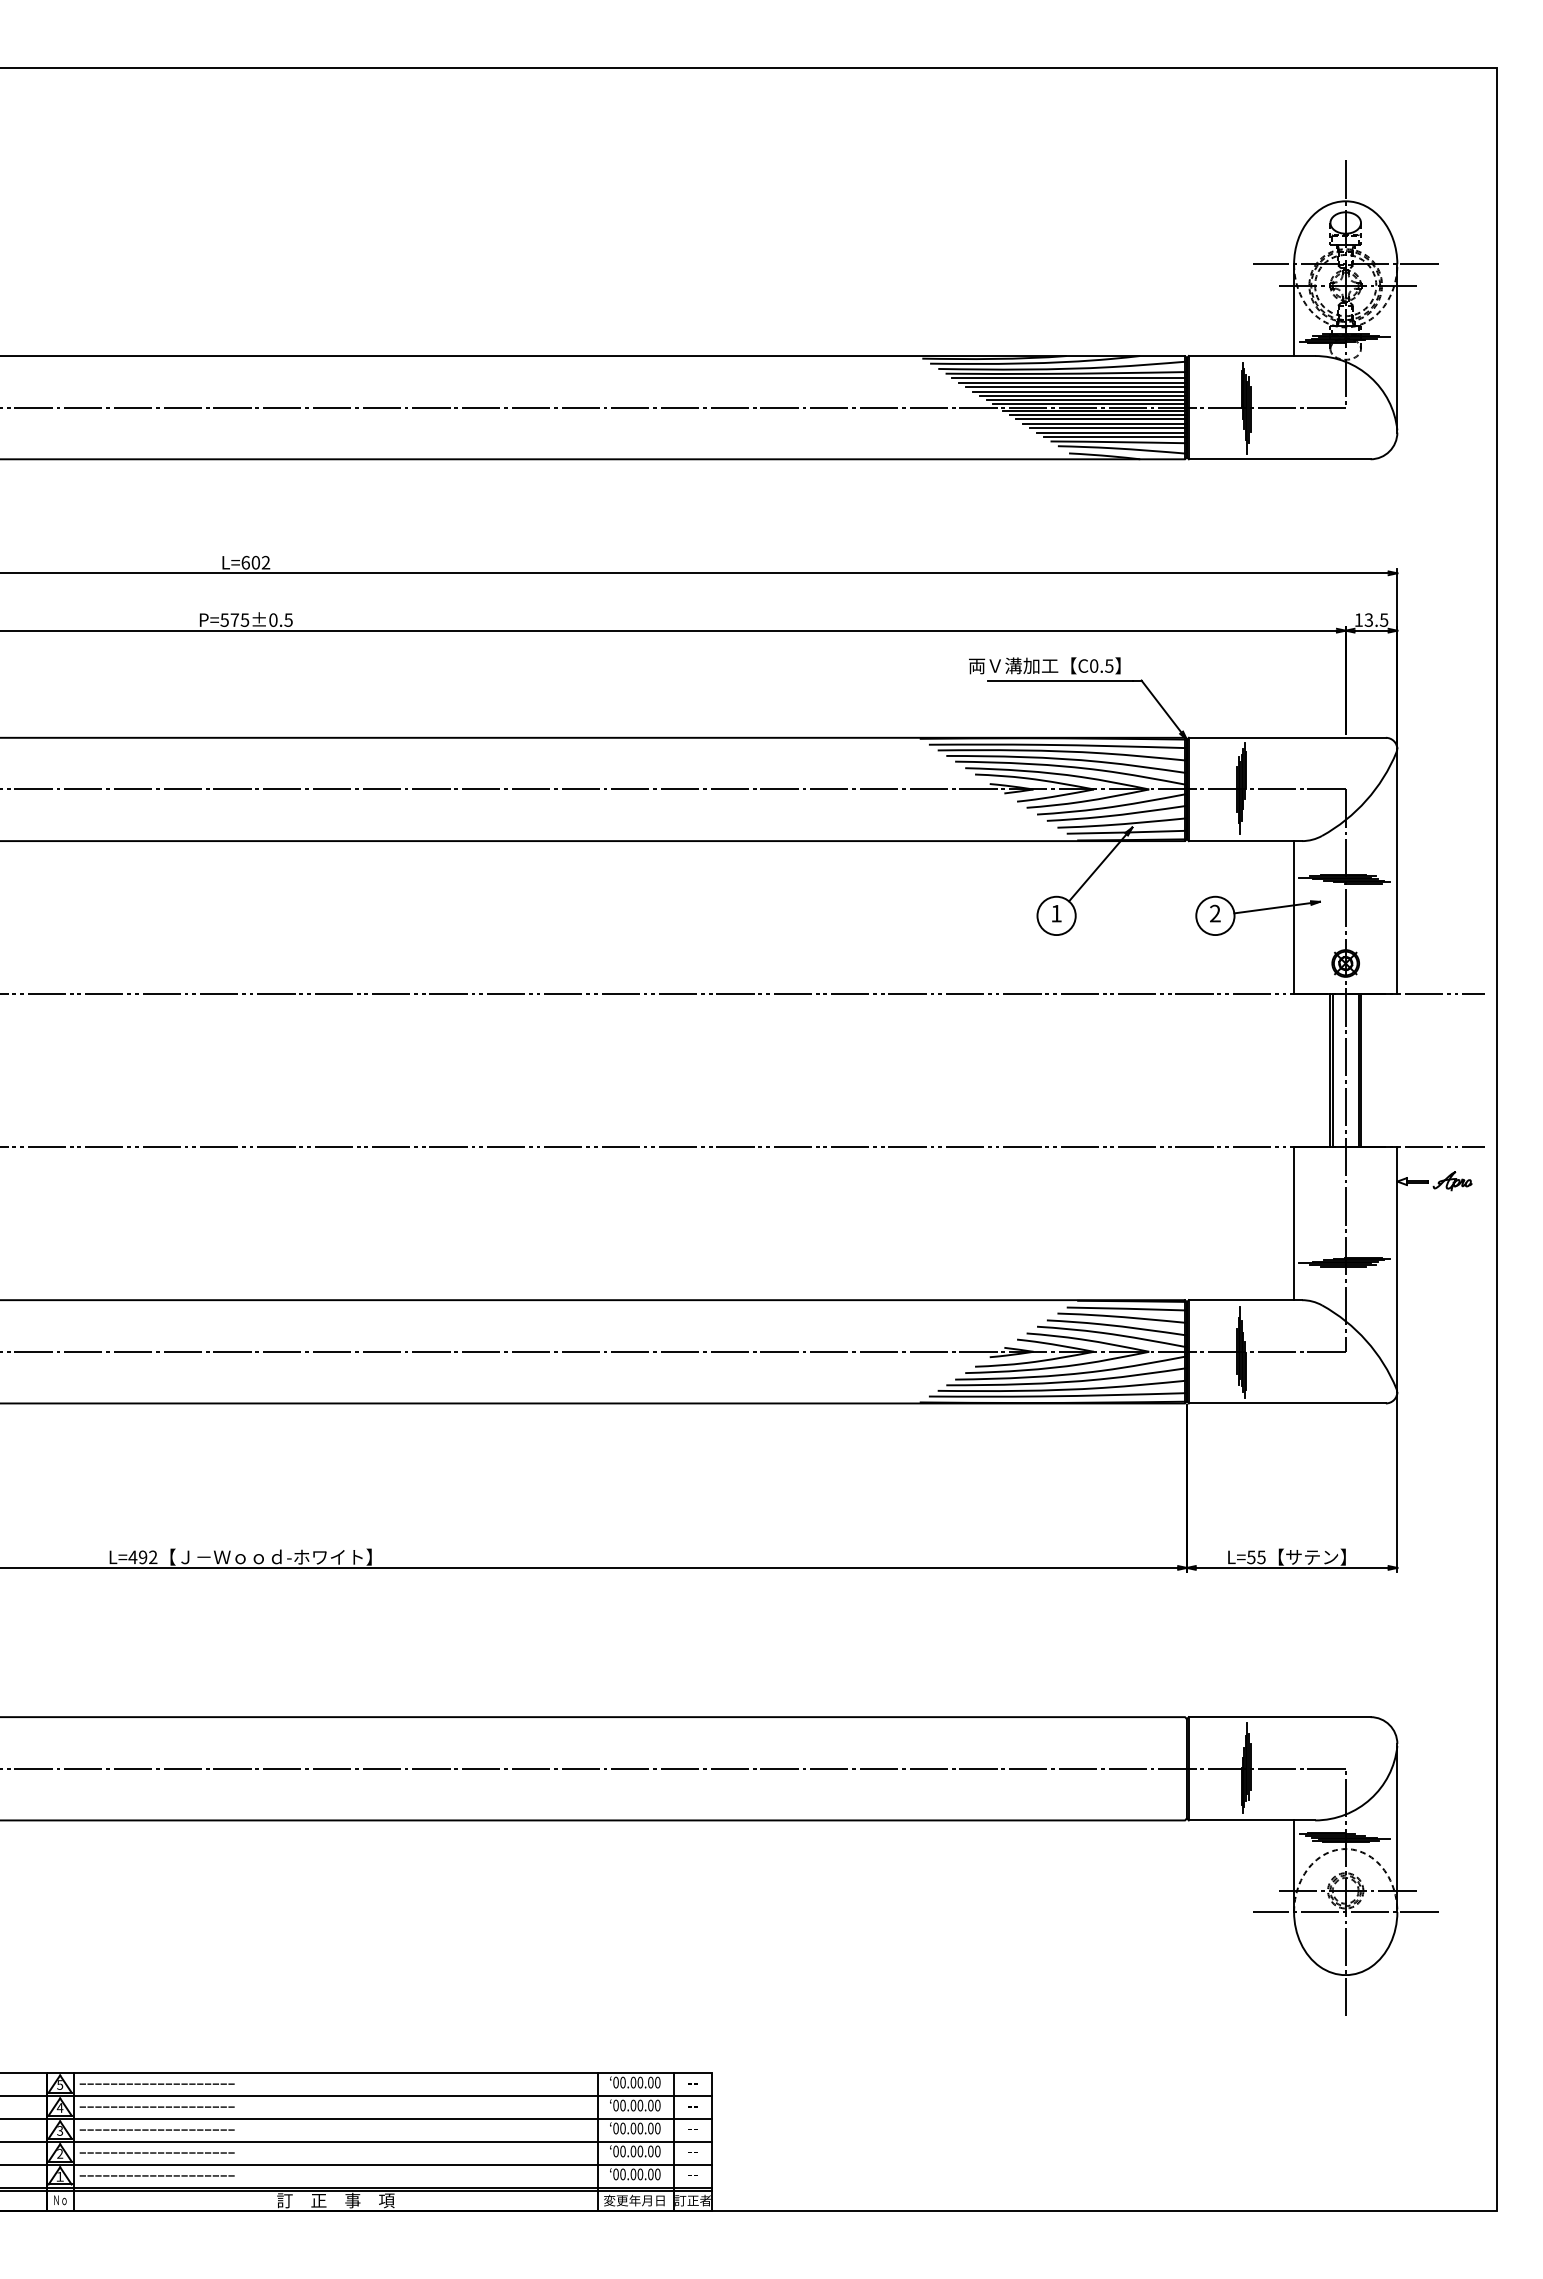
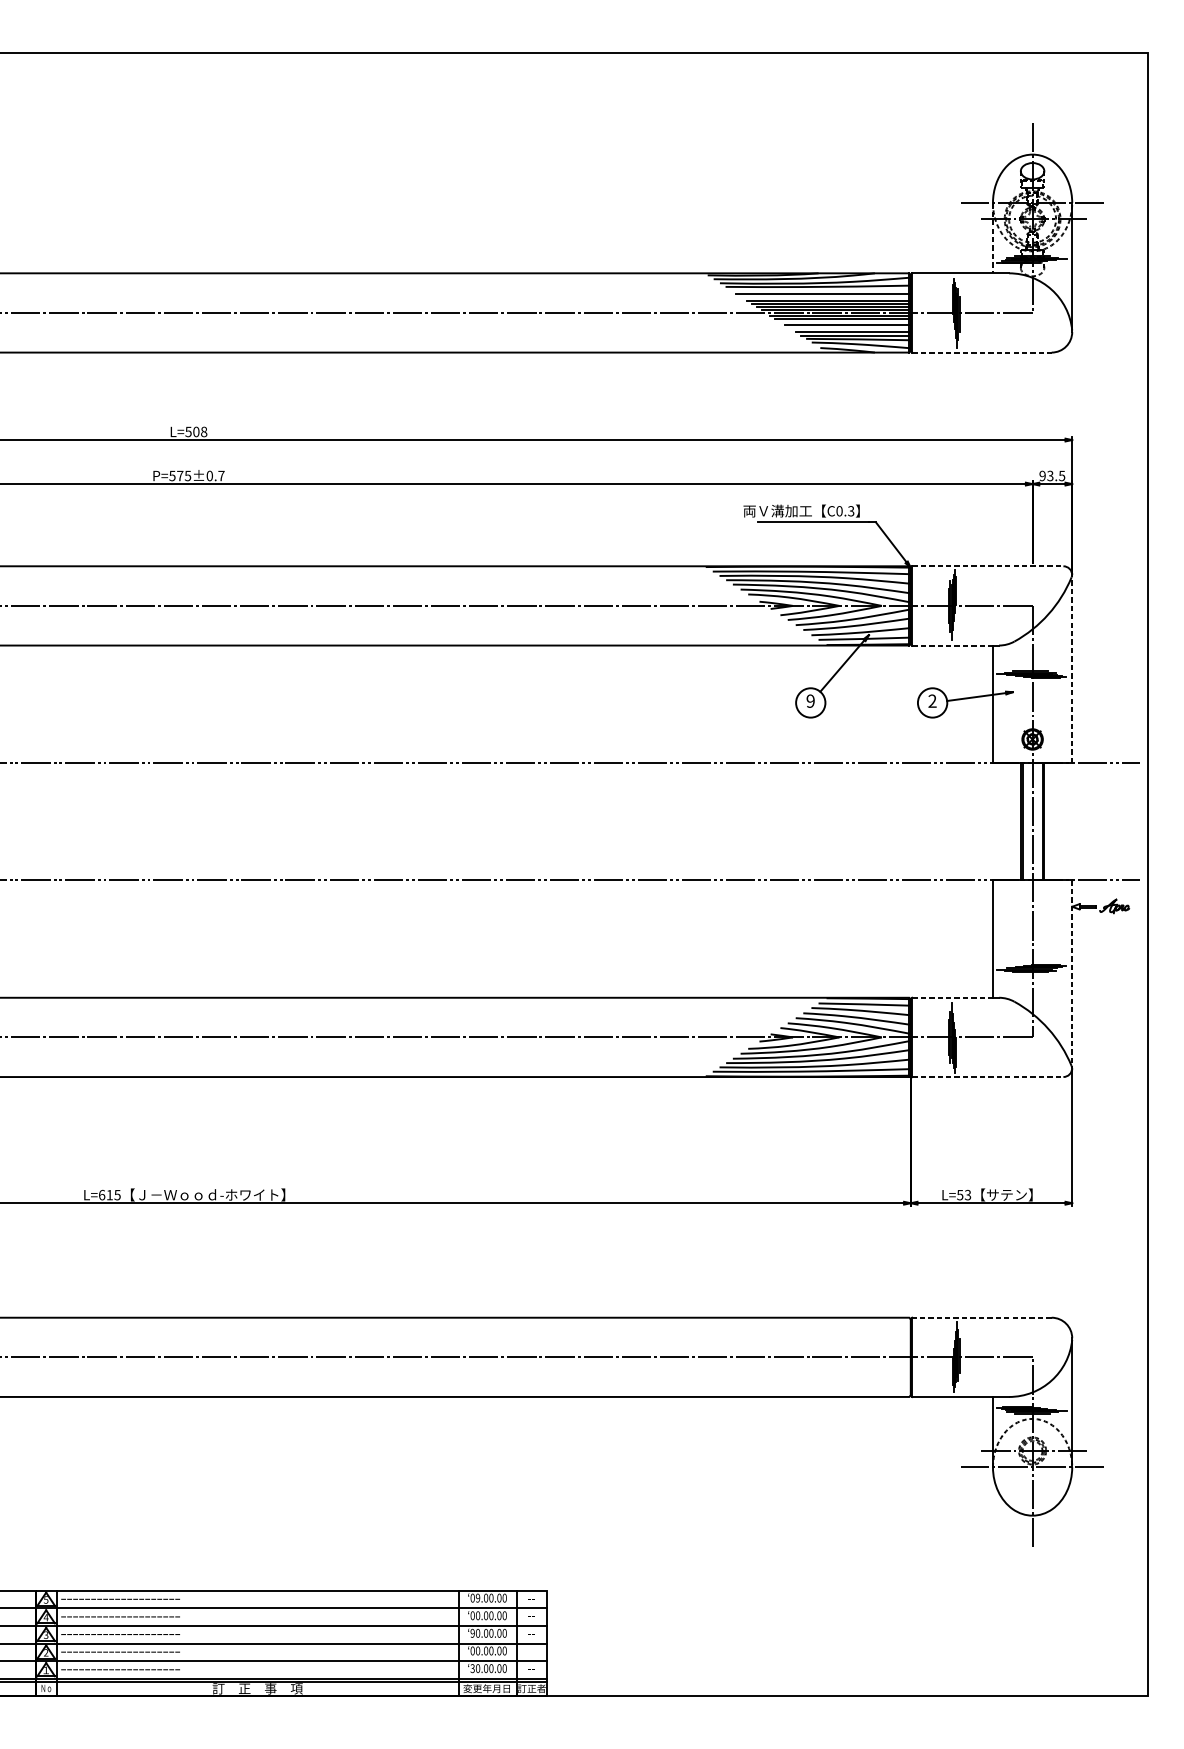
line: (1294, 310) -> (993, 238), solid -> dashed
line: (1069, 377) -> (820, 289), removed
line: (1076, 387) -> (826, 297), removed
line: (1101, 419) -> (845, 322), removed
line: (1108, 428) -> (850, 328), removed
line: (1279, 459) -> (981, 352), solid -> dashed
text: (255, 562) -> (196, 431), L=602 -> L=508
text: (288, 619) -> (221, 475), P=575±0.5 -> P=575±0.7
text: (1358, 619) -> (1042, 475), 13.5 -> 93.5
text: (1109, 665) -> (851, 510), C0.5 -> C0.3
line: (1287, 737) -> (987, 566), solid -> dashed
line: (1241, 841) -> (952, 645), solid -> dashed
line: (1397, 871) -> (1072, 668), solid -> dashed
text: (1056, 913) -> (810, 701), 1 -> 9
line: (1397, 1270) -> (1072, 975), solid -> dashed
line: (1241, 1300) -> (952, 998), solid -> dashed
line: (1287, 1403) -> (987, 1077), solid -> dashed
text: (1261, 1556) -> (967, 1194), L=55 -> L=53
text: (142, 1557) -> (109, 1195), L=492 -> L=615
line: (1279, 1717) -> (981, 1317), solid -> dashed
text: (622, 2082) -> (477, 1598), 00.00.00 -> 09.00.00
text: (615, 2128) -> (472, 1633), 00.00.00 -> 90.00.00
text: (615, 2174) -> (472, 1668), 00.00.00 -> 30.00.00

